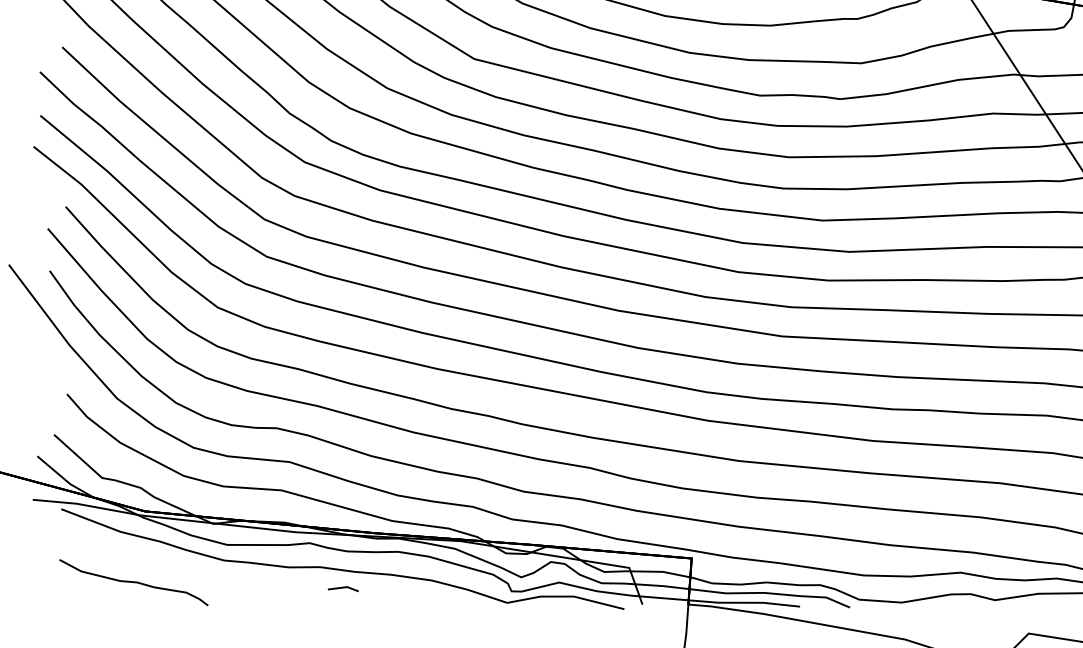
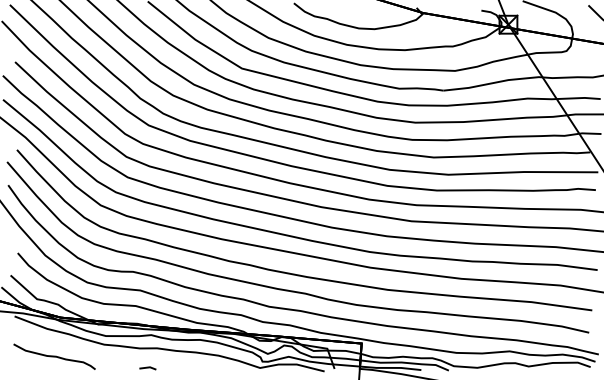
line: (342, 589) -> (147, 368), moved

